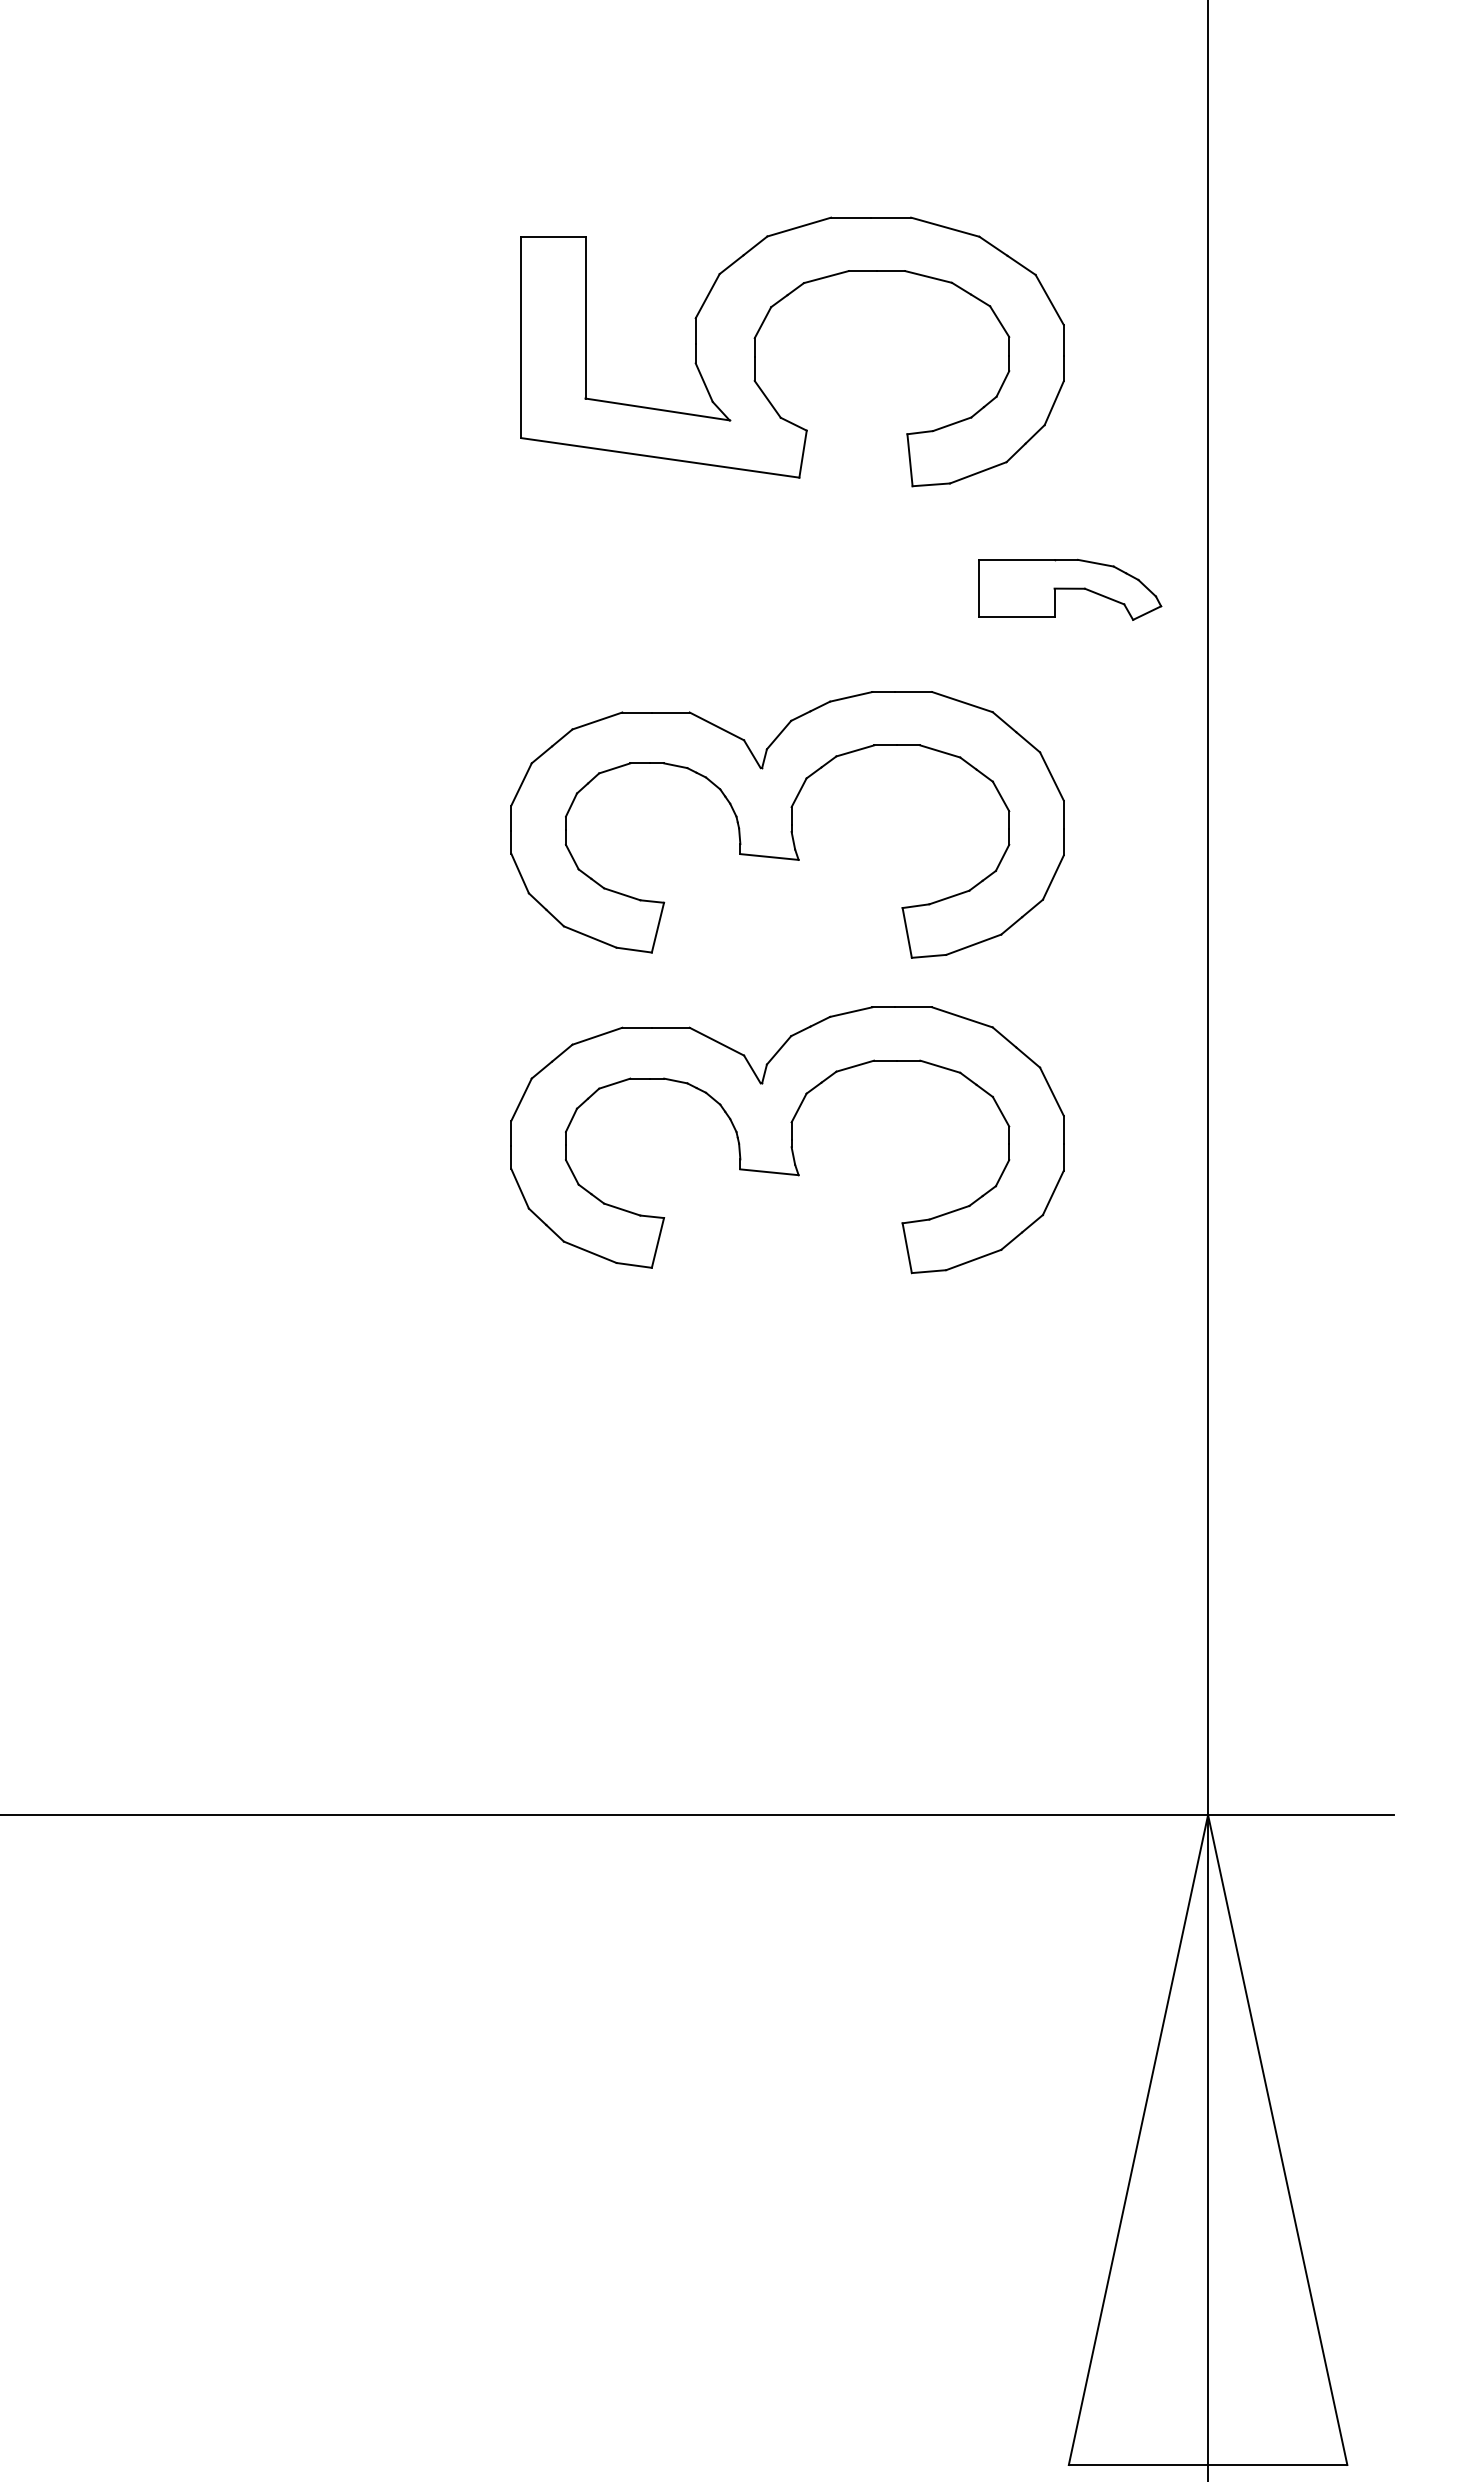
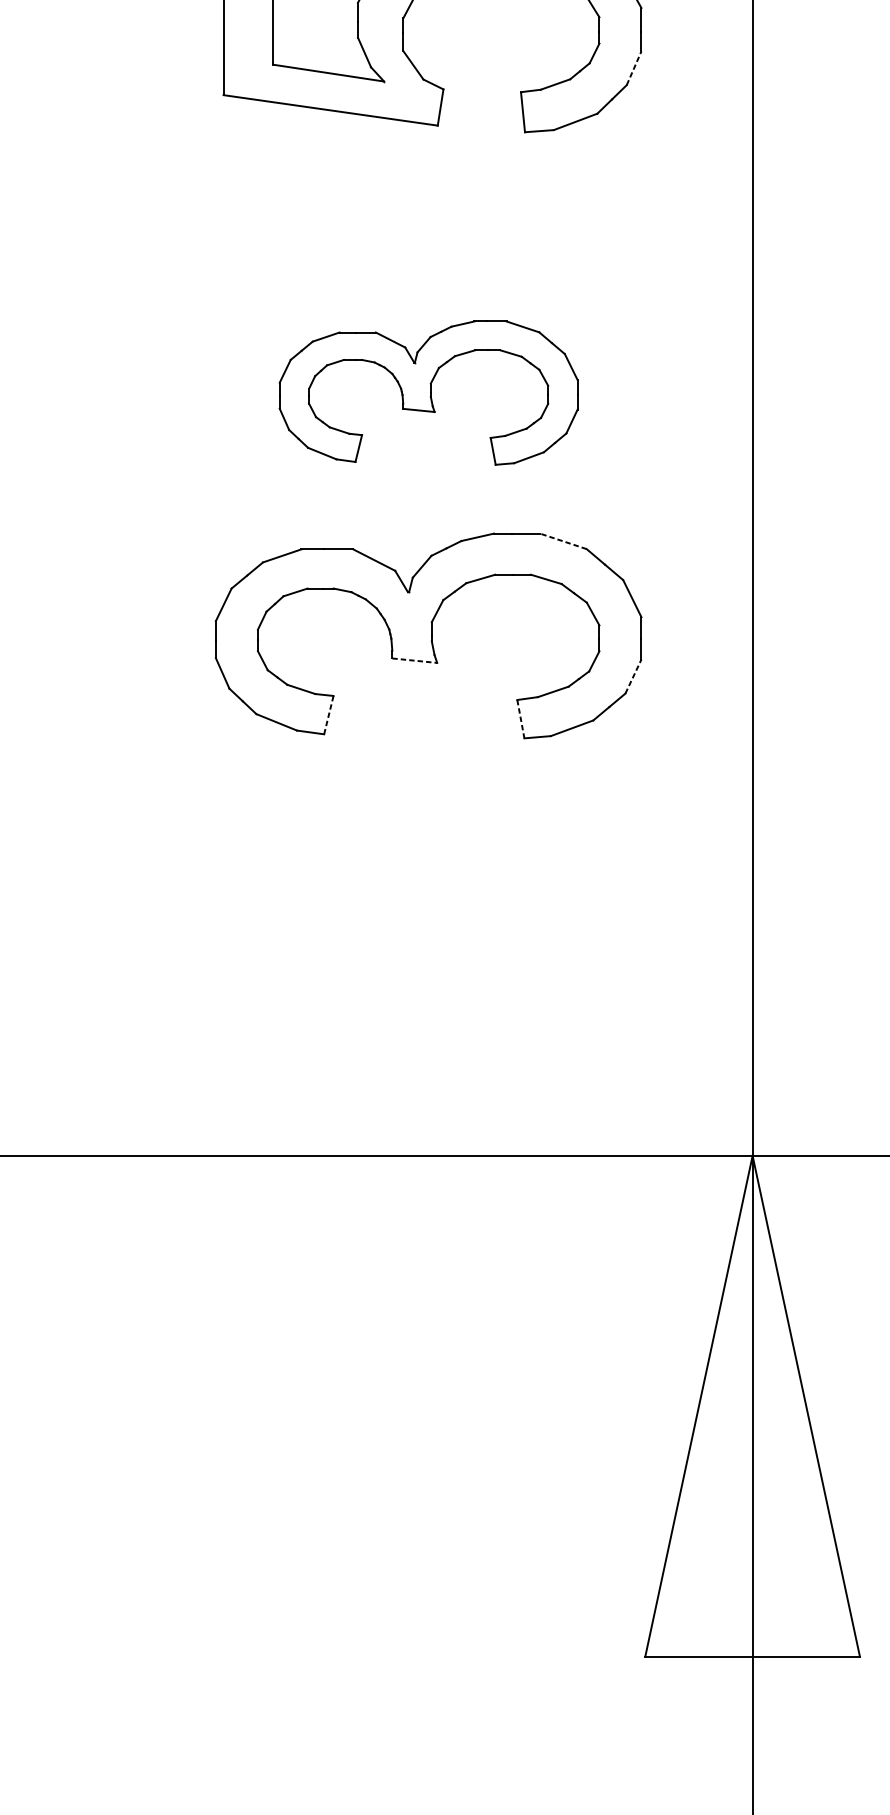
line: (1054, 403) -> (634, 68), solid -> dashed
part: (1070, 589) -> (646, 211), removed
part: (787, 824) -> (428, 392), size x0.7
line: (962, 1017) -> (563, 541), solid -> dashed
line: (770, 1172) -> (415, 660), solid -> dashed
line: (1053, 1192) -> (633, 676), solid -> dashed
line: (657, 1242) -> (328, 714), solid -> dashed
line: (907, 1248) -> (521, 719), solid -> dashed

